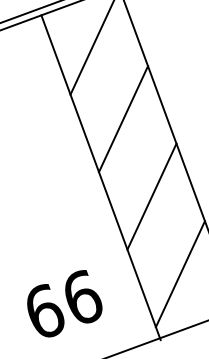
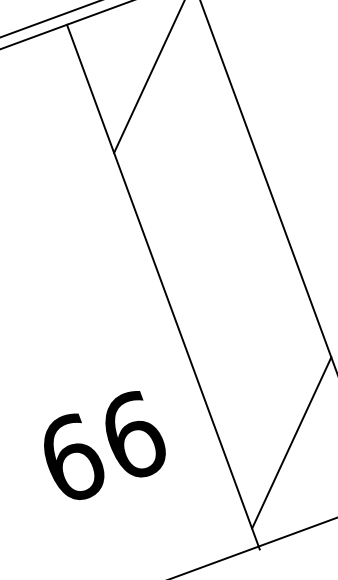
line: (123, 119) -> (199, 193), removed
line: (151, 196) -> (244, 317), removed
text: (64, 303) -> (104, 445), moved

